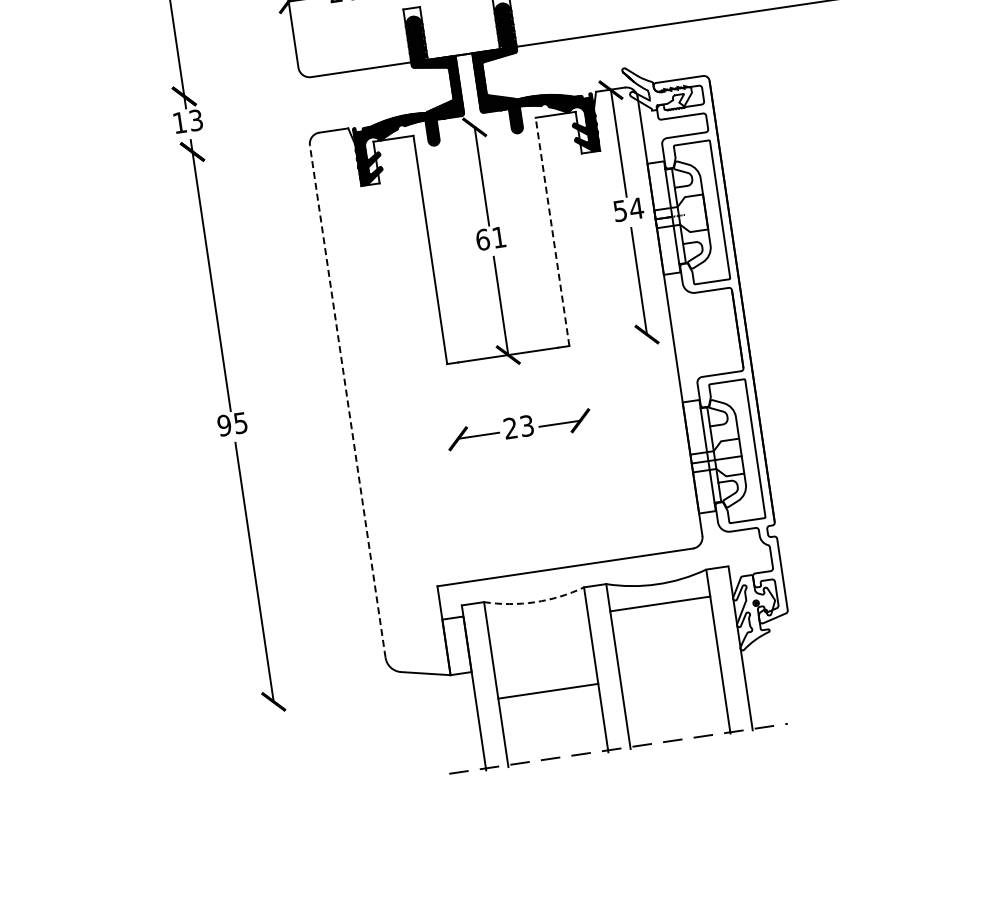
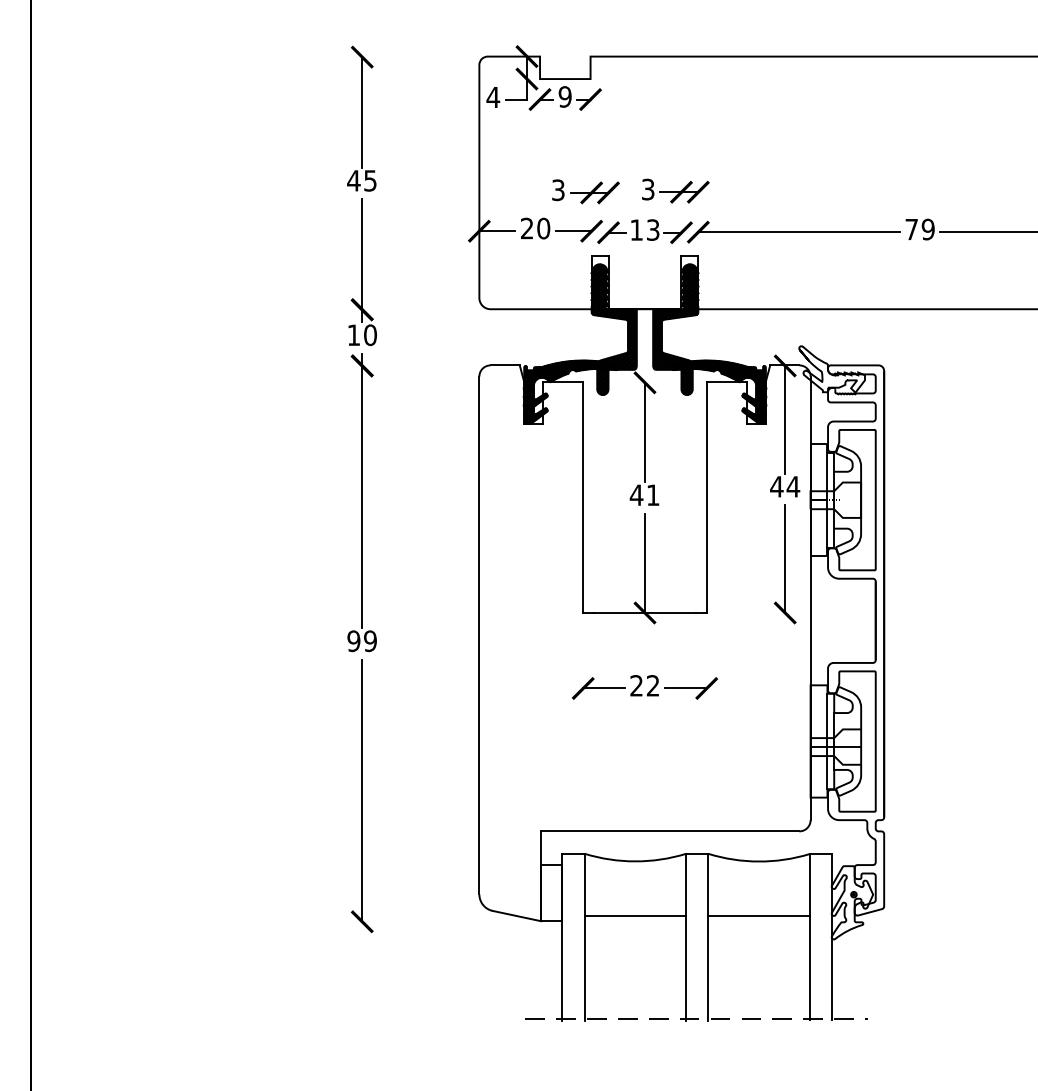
text: (196, 120) -> (370, 335), 13 -> 10
text: (619, 210) -> (776, 486), 54 -> 44
line: (552, 231) -> (706, 497), dashed -> solid
text: (482, 240) -> (636, 495), 61 -> 41
line: (347, 401) -> (479, 635), dashed -> solid
text: (240, 422) -> (370, 640), 95 -> 99
text: (527, 425) -> (653, 685), 23 -> 22
arc: (535, 602) -> (635, 861), dashed -> solid
line: (659, 604) -> (758, 916), moved
line: (548, 691) -> (635, 916), moved

